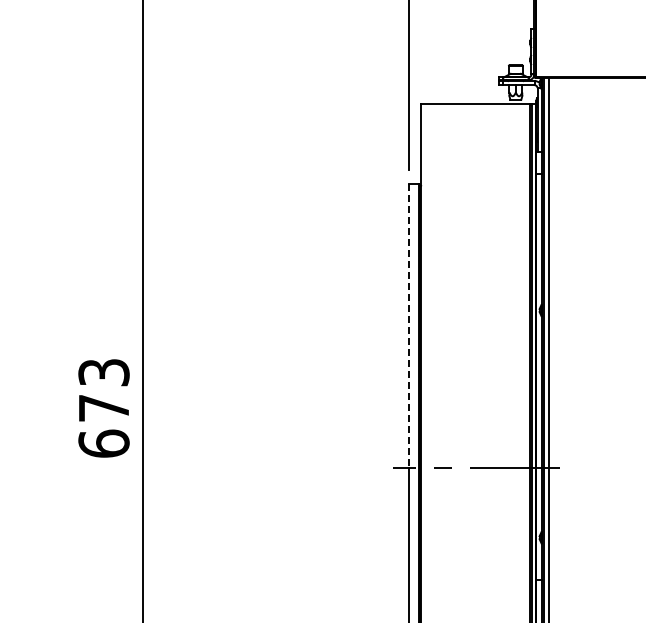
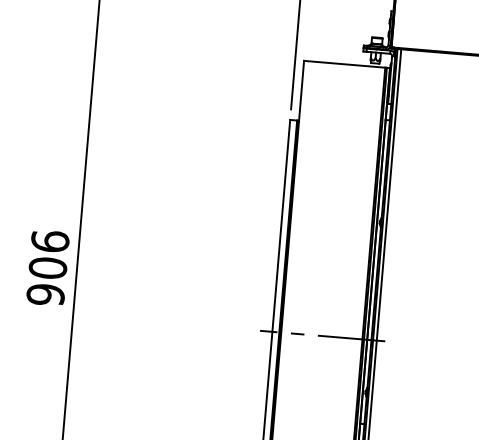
line: (409, 326) -> (281, 226), dashed -> solid
text: (103, 408) -> (47, 268), 673 -> 906

